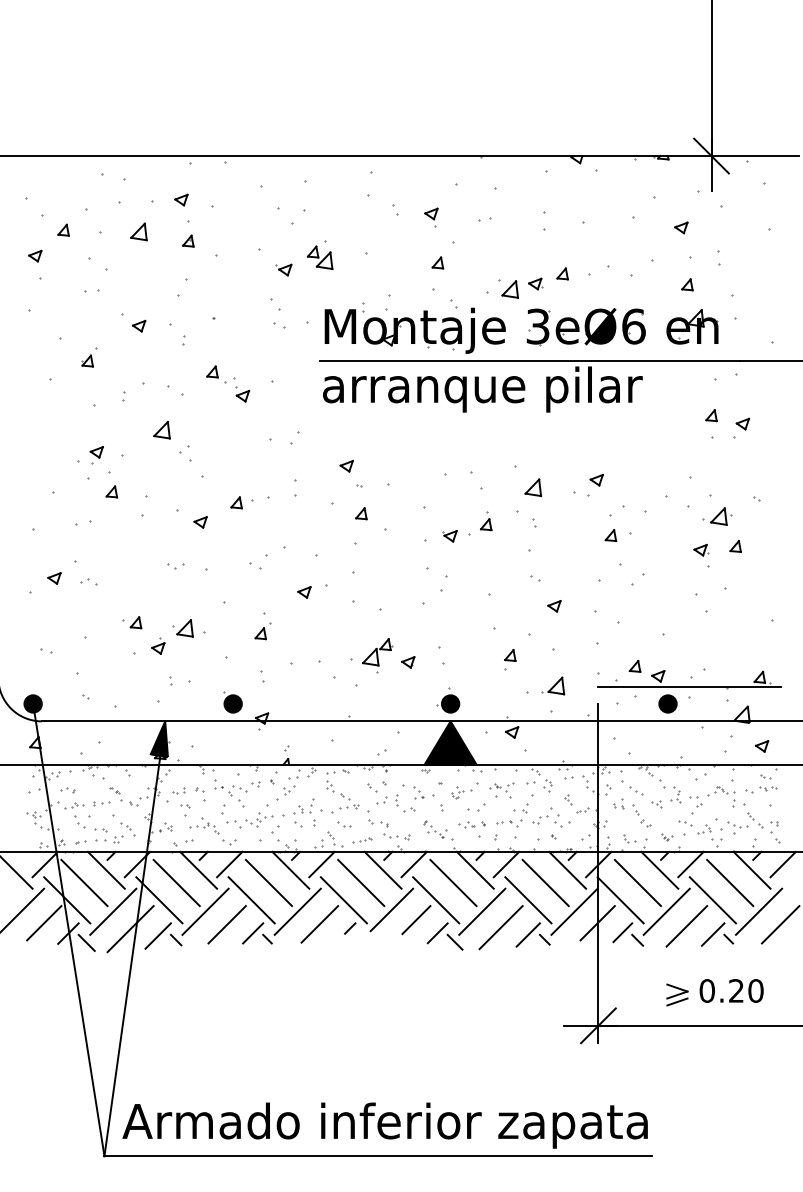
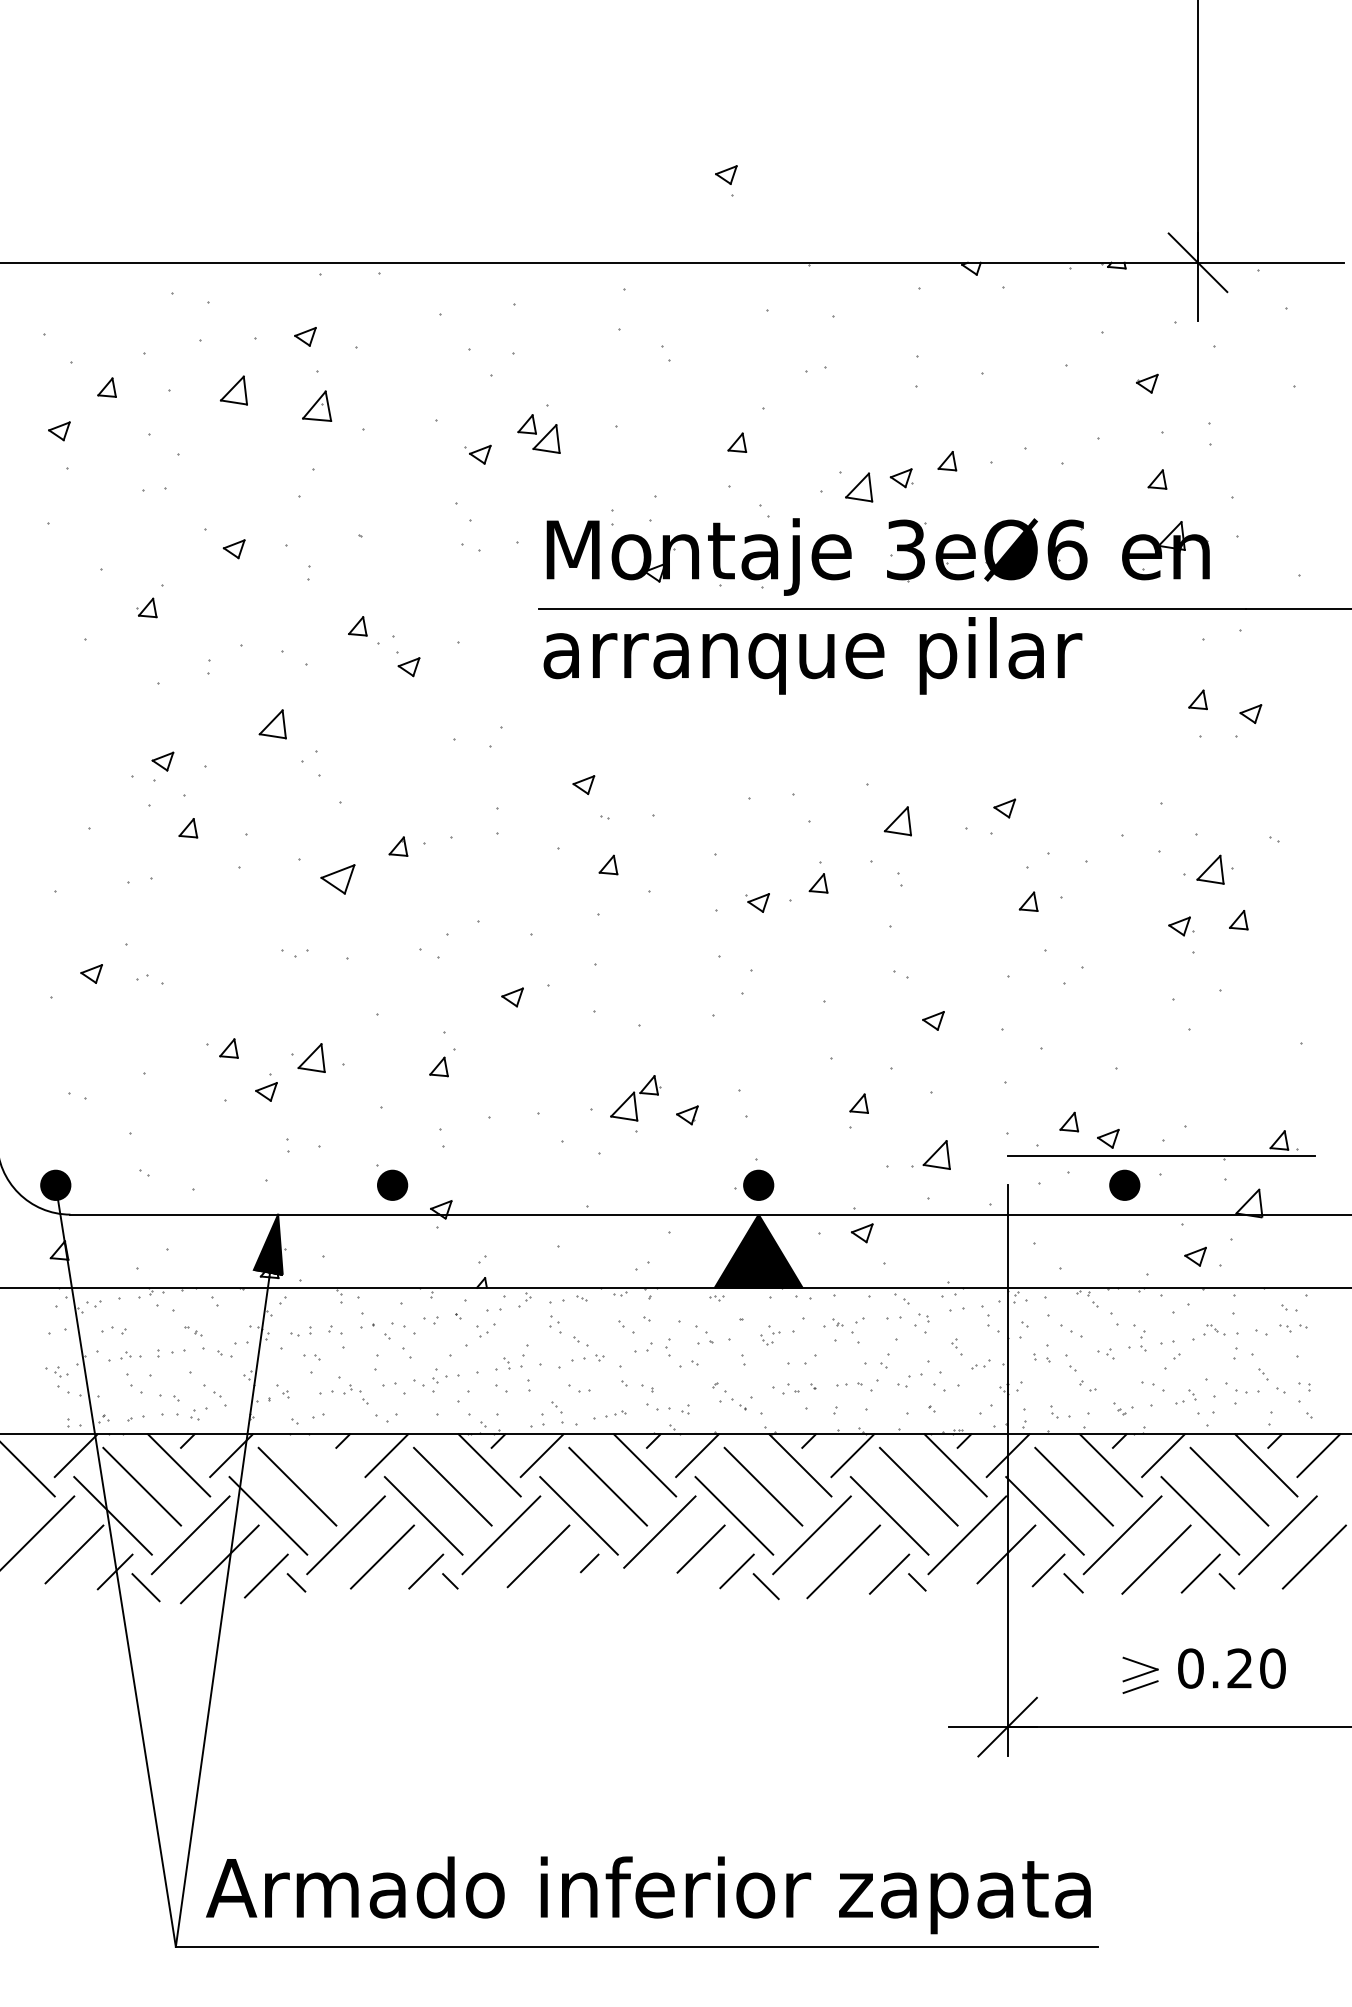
part: (431, 217) -> (726, 180), moved
part: (188, 240) -> (317, 404), size x1.6
part: (200, 522) -> (337, 879), size x1.6
part: (761, 746) -> (1194, 1256), moved
line: (198, 869) -> (334, 1464), removed

